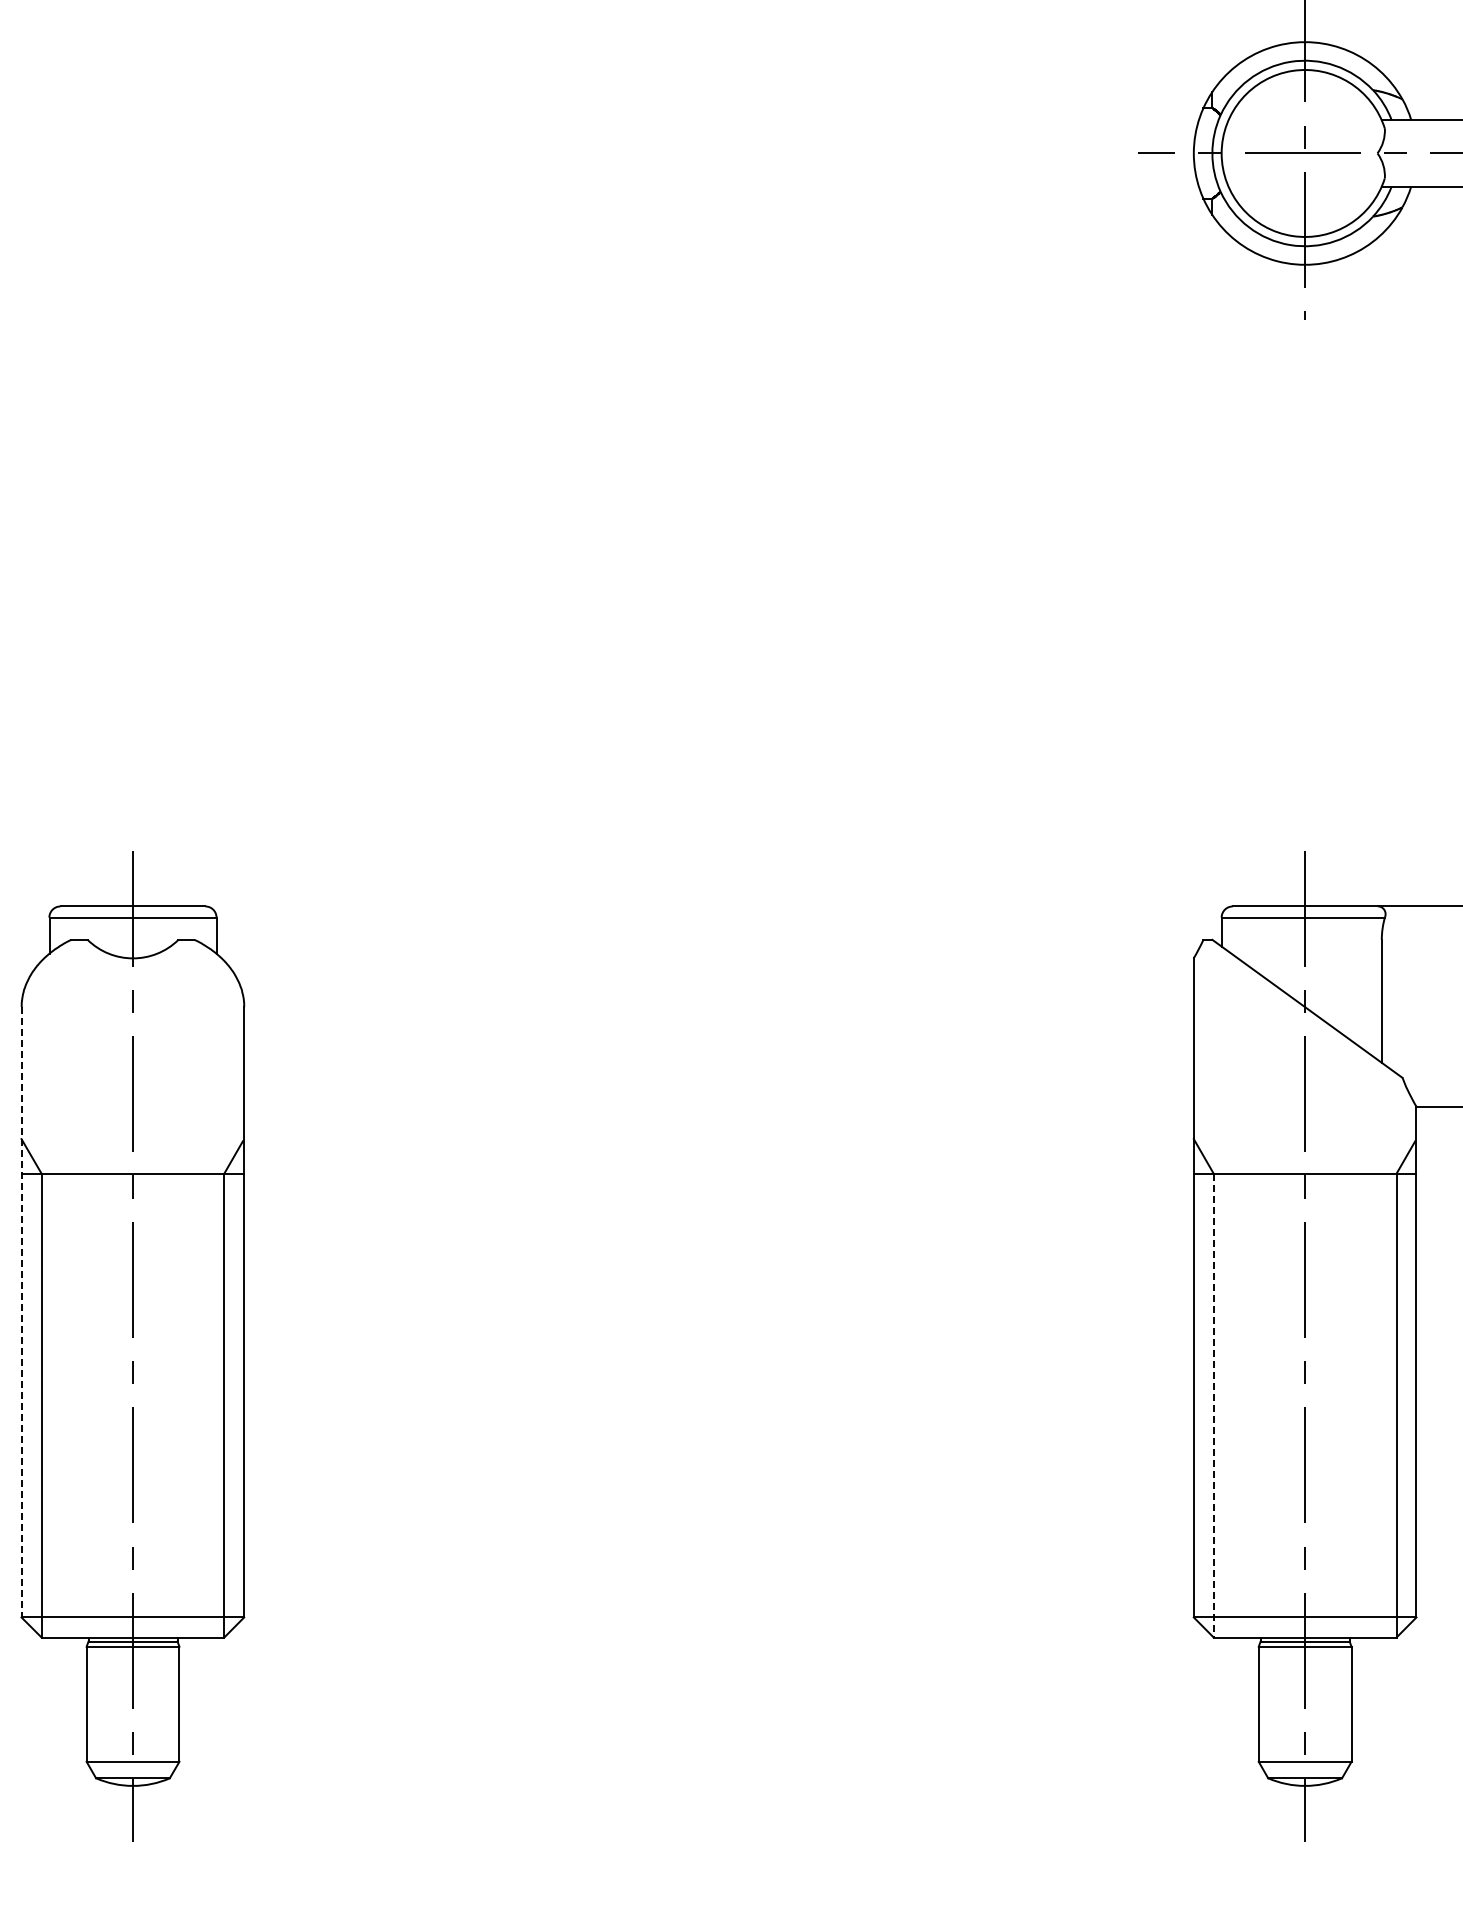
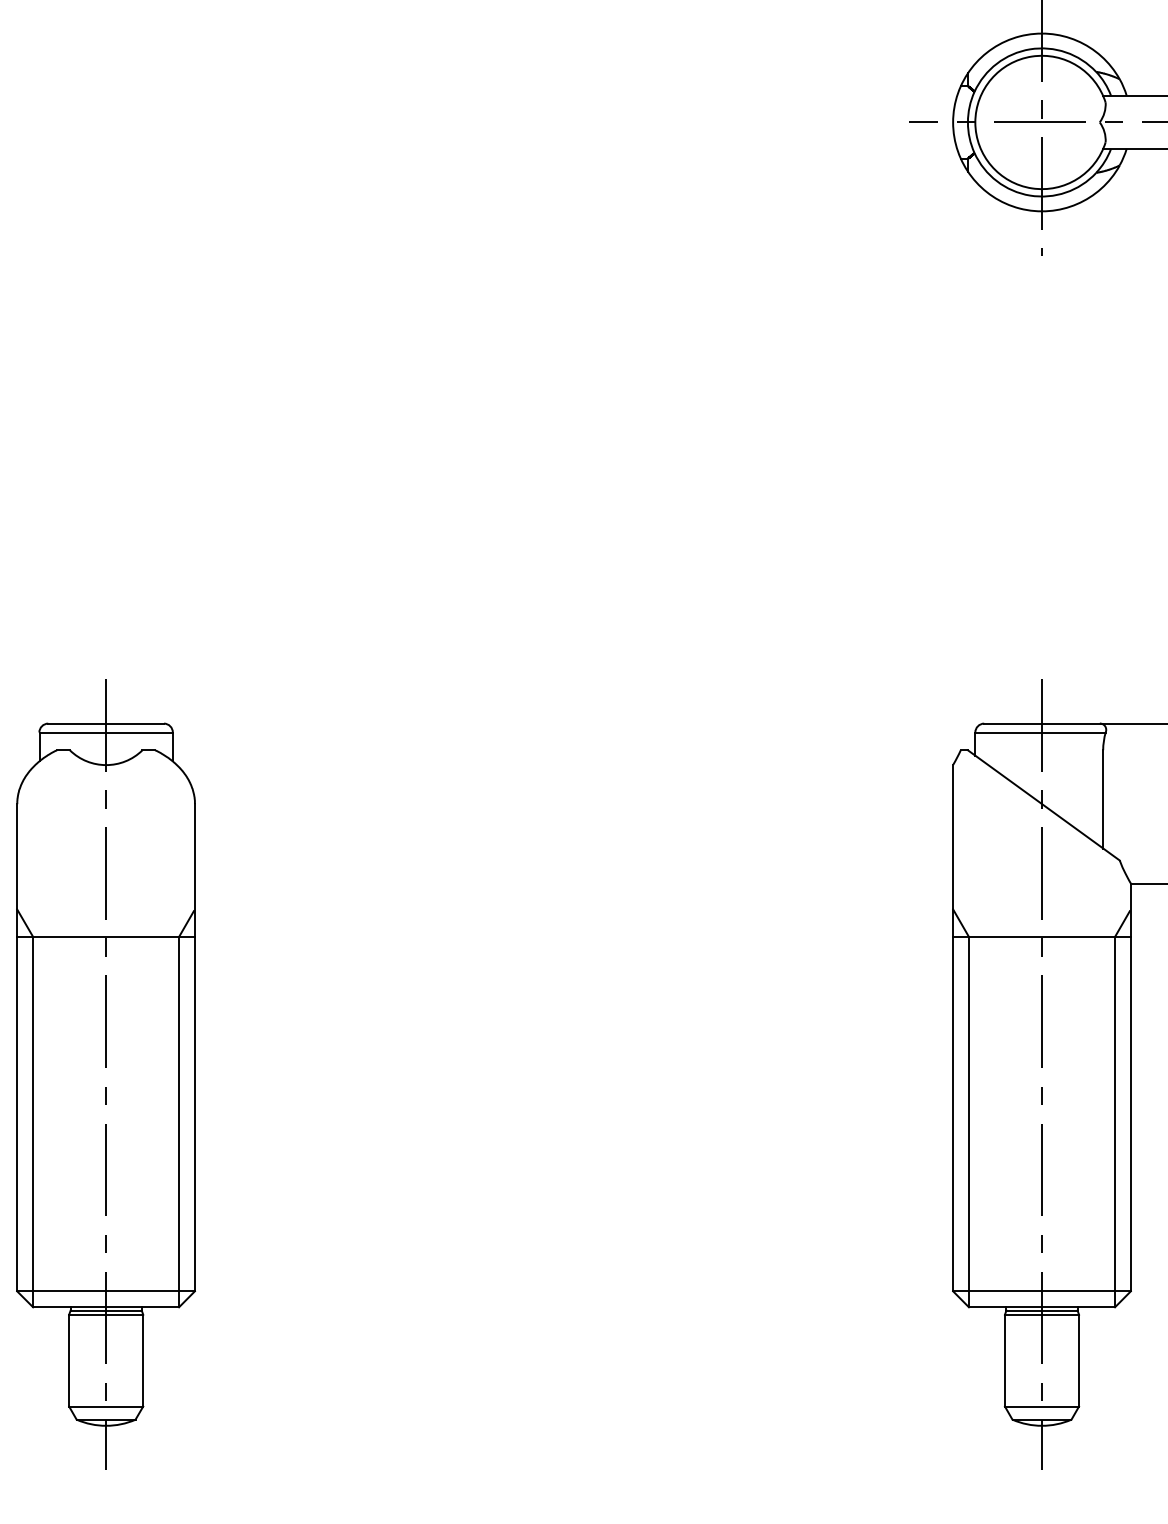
line: (21, 1312) -> (17, 1047), dashed -> solid
line: (1213, 1405) -> (968, 1122), dashed -> solid

